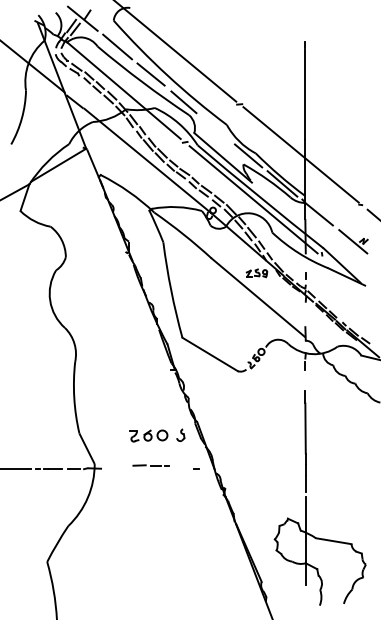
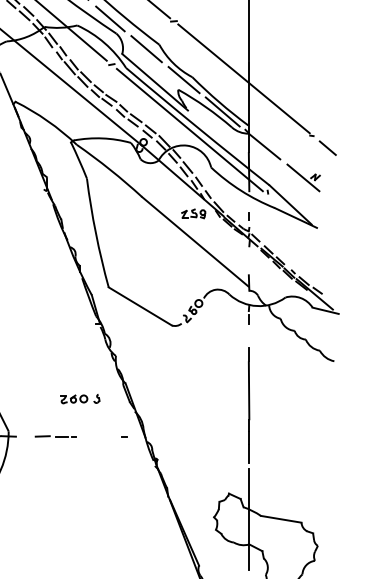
line: (215, 128) -> (146, 48), added
part: (157, 435) -> (80, 398), size x0.62
line: (150, 465) -> (55, 436), moved

